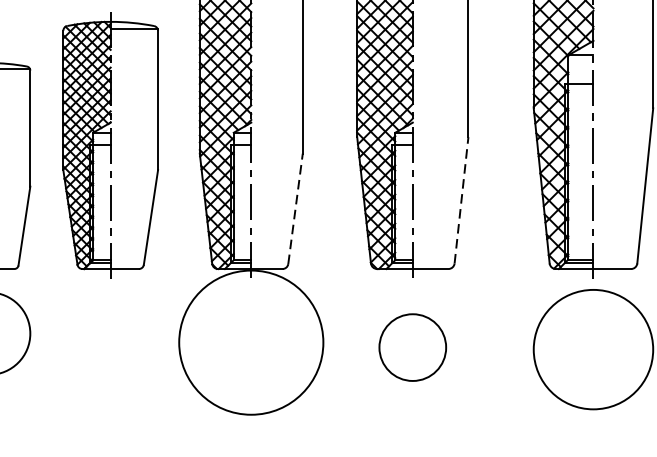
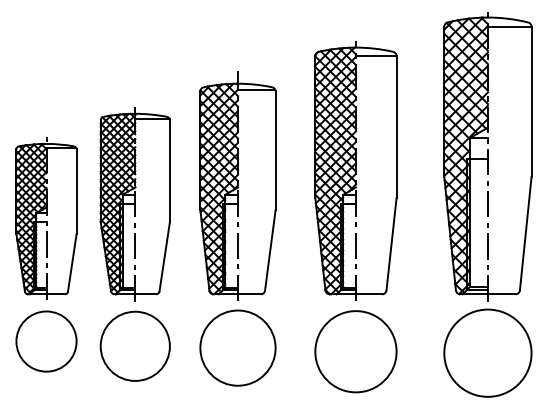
line: (461, 199) -> (391, 243), dashed -> solid
line: (295, 208) -> (270, 250), dashed -> solid
circle: (109, 339) -> (134, 345), added
circle: (250, 341) -> (237, 347), size x0.71
circle: (412, 347) -> (355, 351), size x1.67

